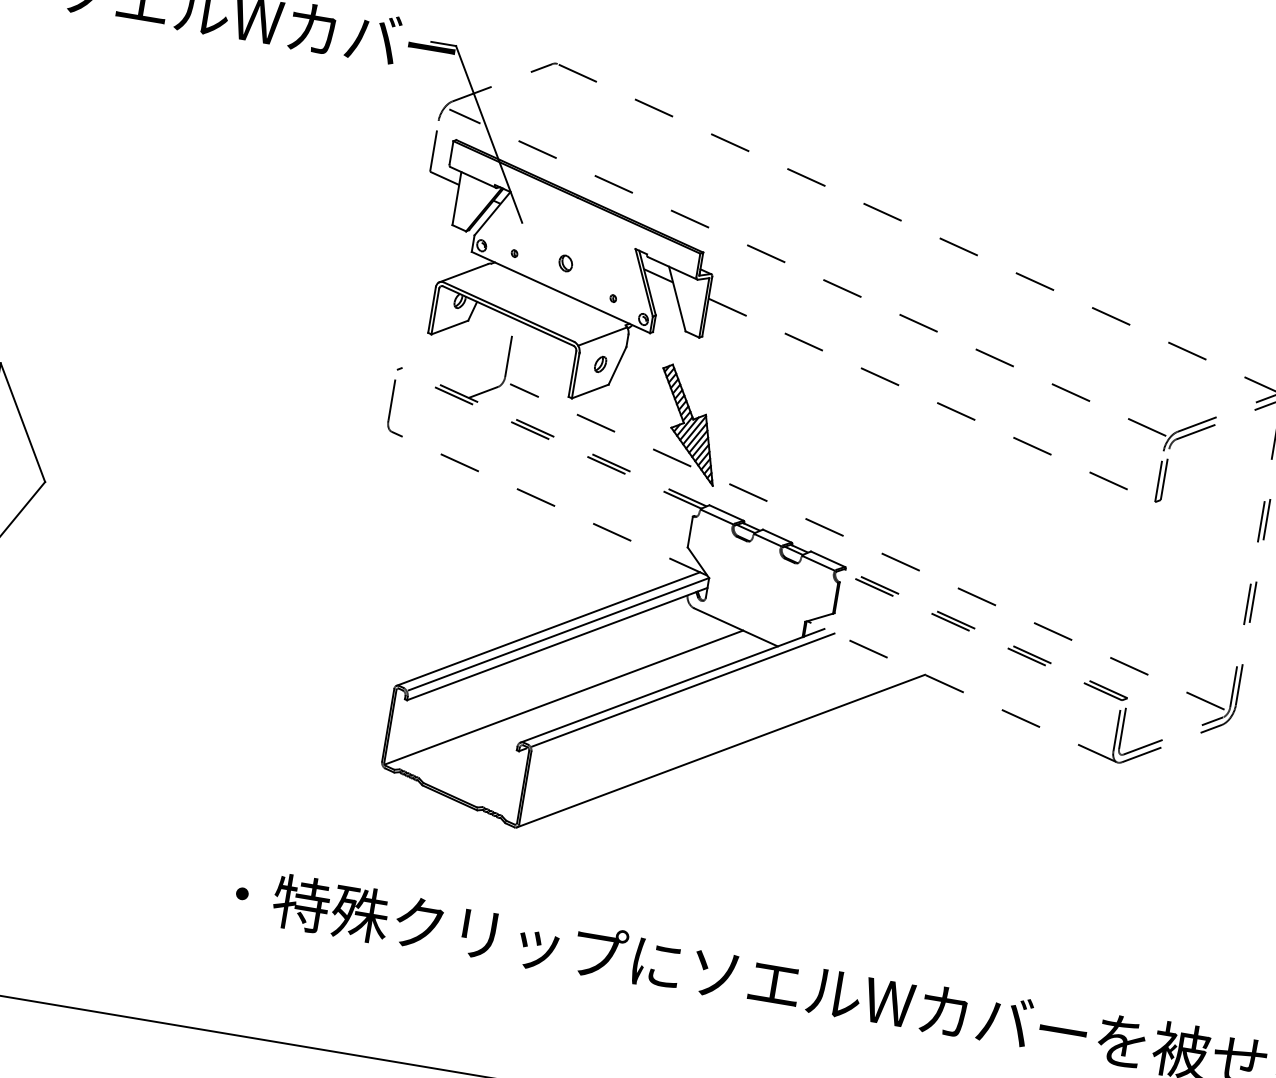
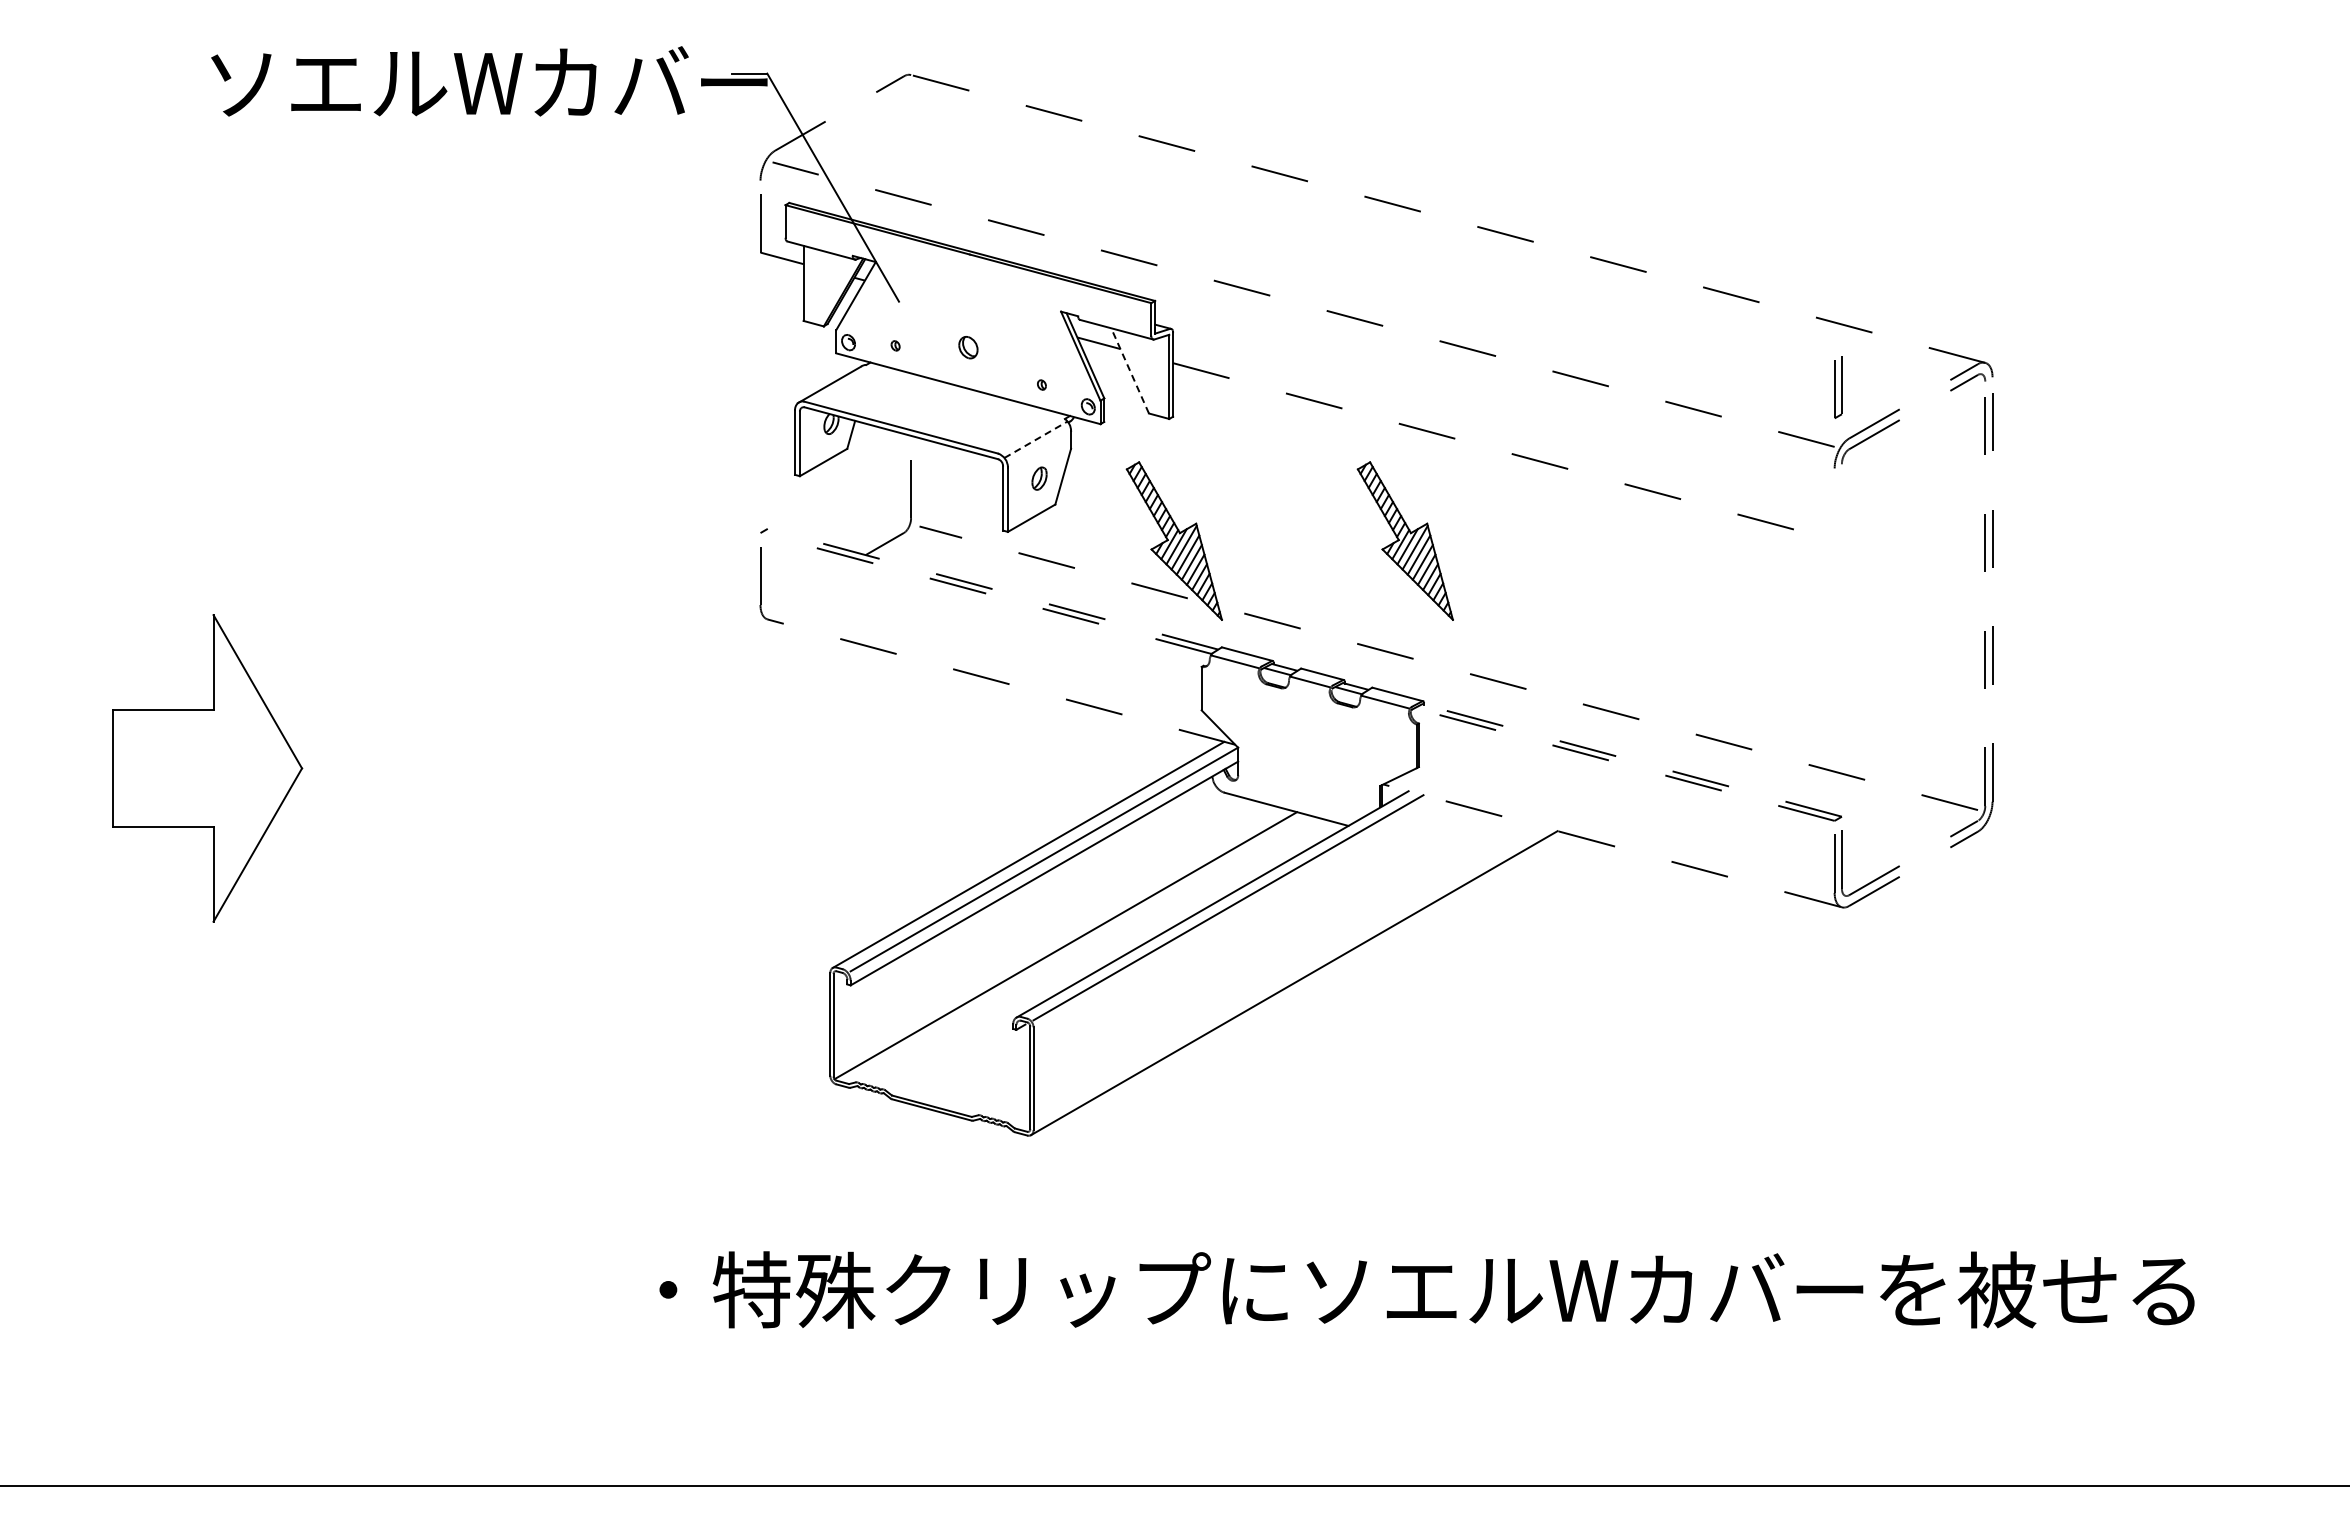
line: (677, 298) -> (1130, 370), solid -> dashed
line: (603, 336) -> (1036, 439), solid -> dashed
part: (851, 451) -> (1404, 540), added
part: (1161, 480) -> (1838, 387), moved

